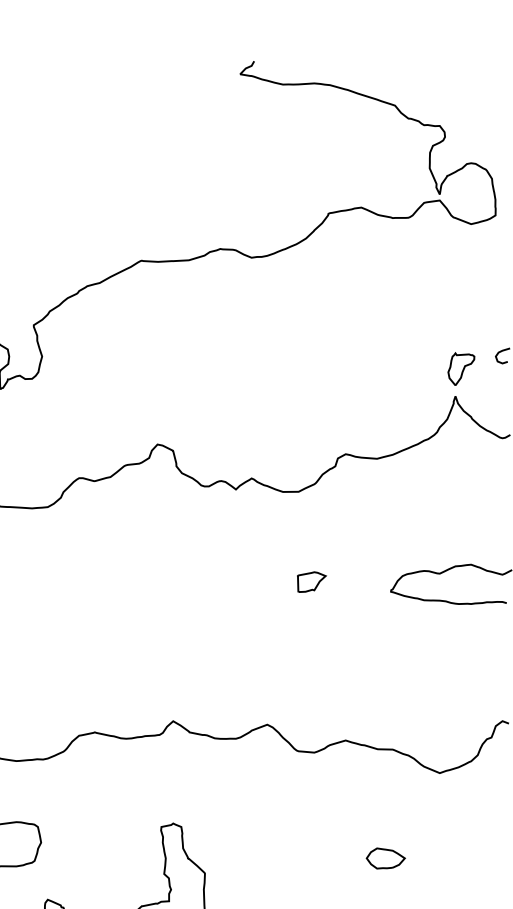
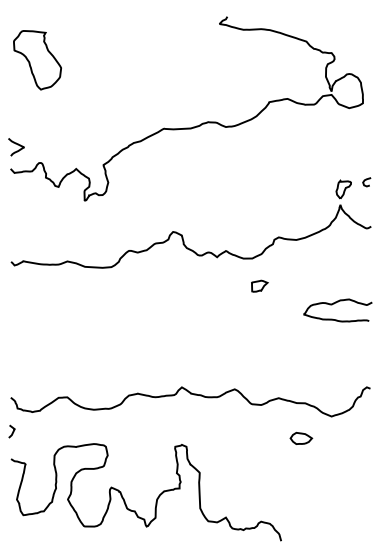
part: (311, 580) -> (259, 285), moved
part: (386, 856) -> (301, 437), moved

